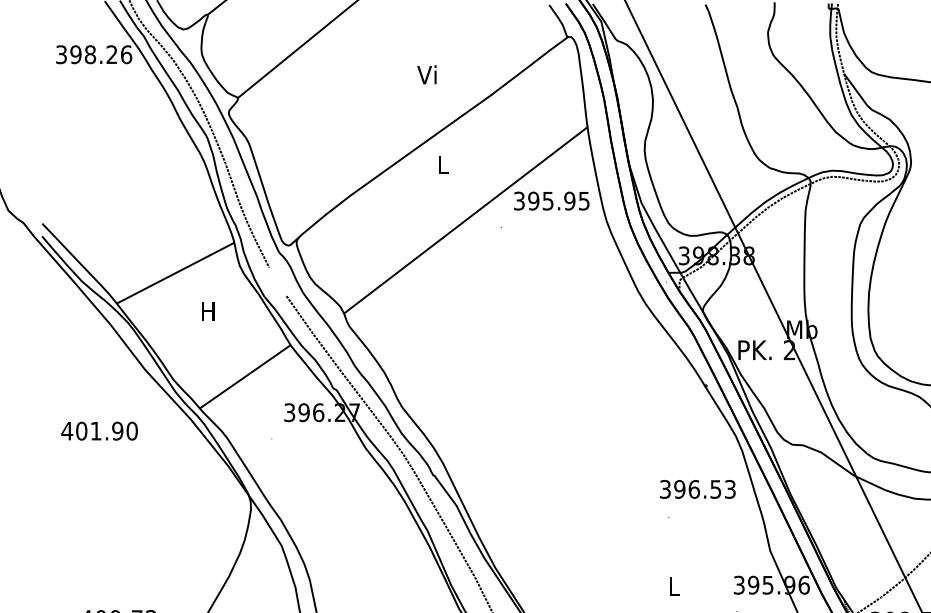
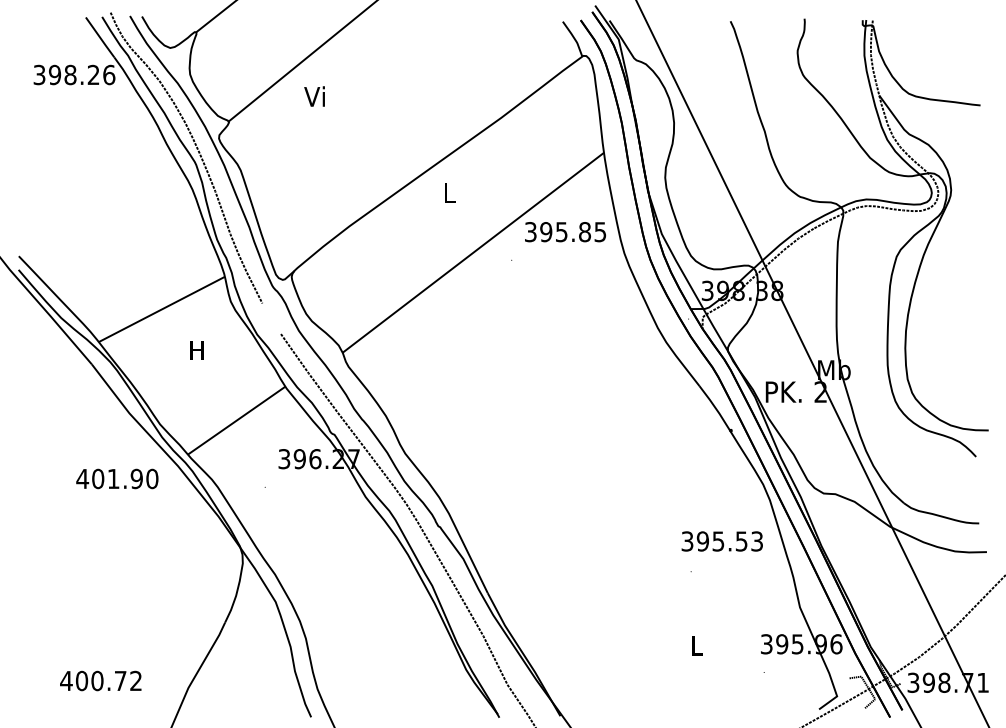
text: (426, 74) -> (314, 96), moved
text: (569, 201) -> (584, 232), 395.95 -> 395.85
text: (99, 430) -> (117, 478), moved
text: (694, 489) -> (718, 541), 396.53 -> 395.53

